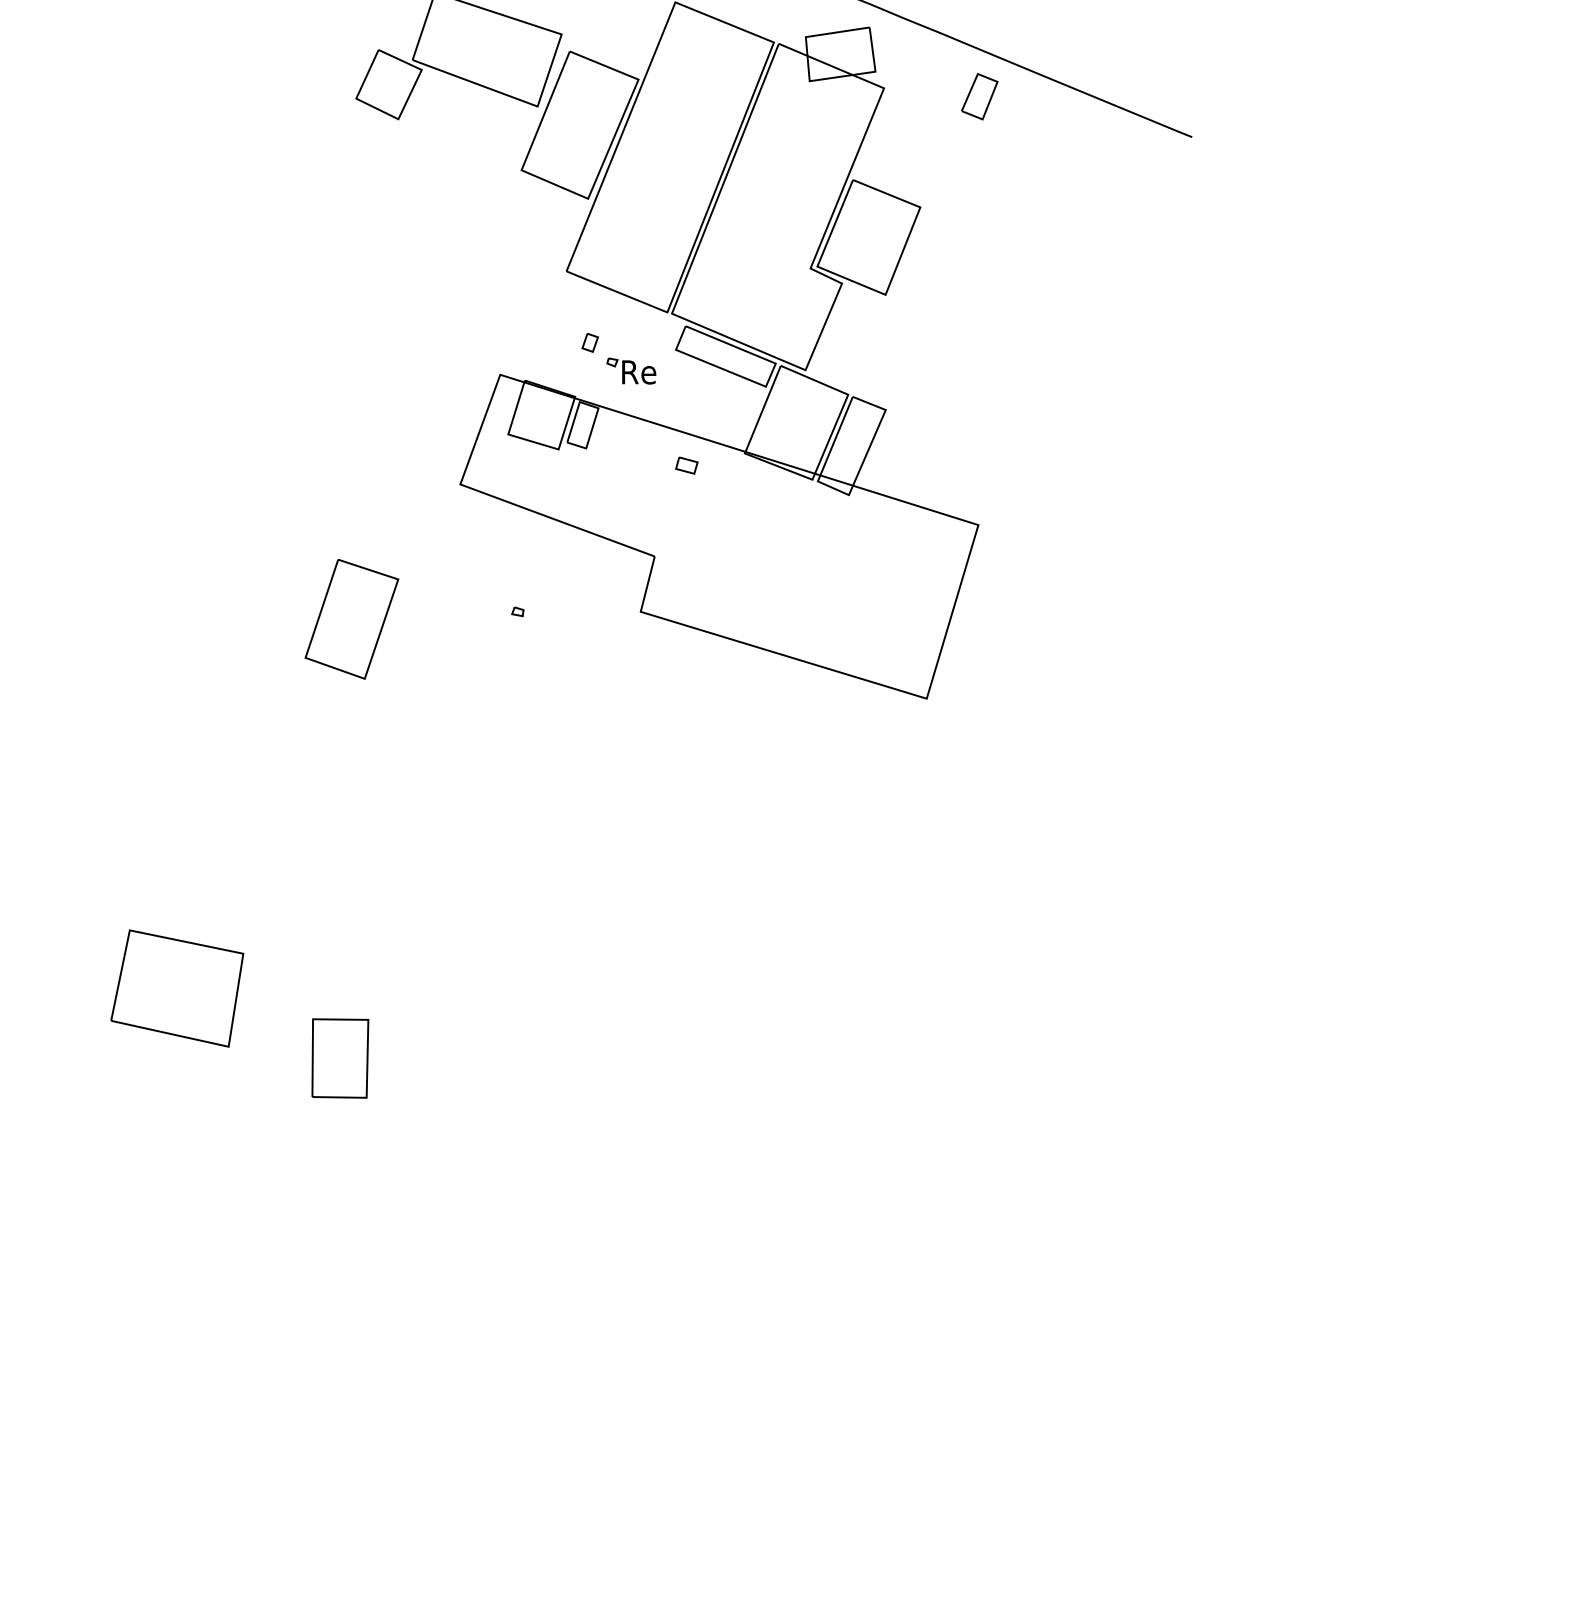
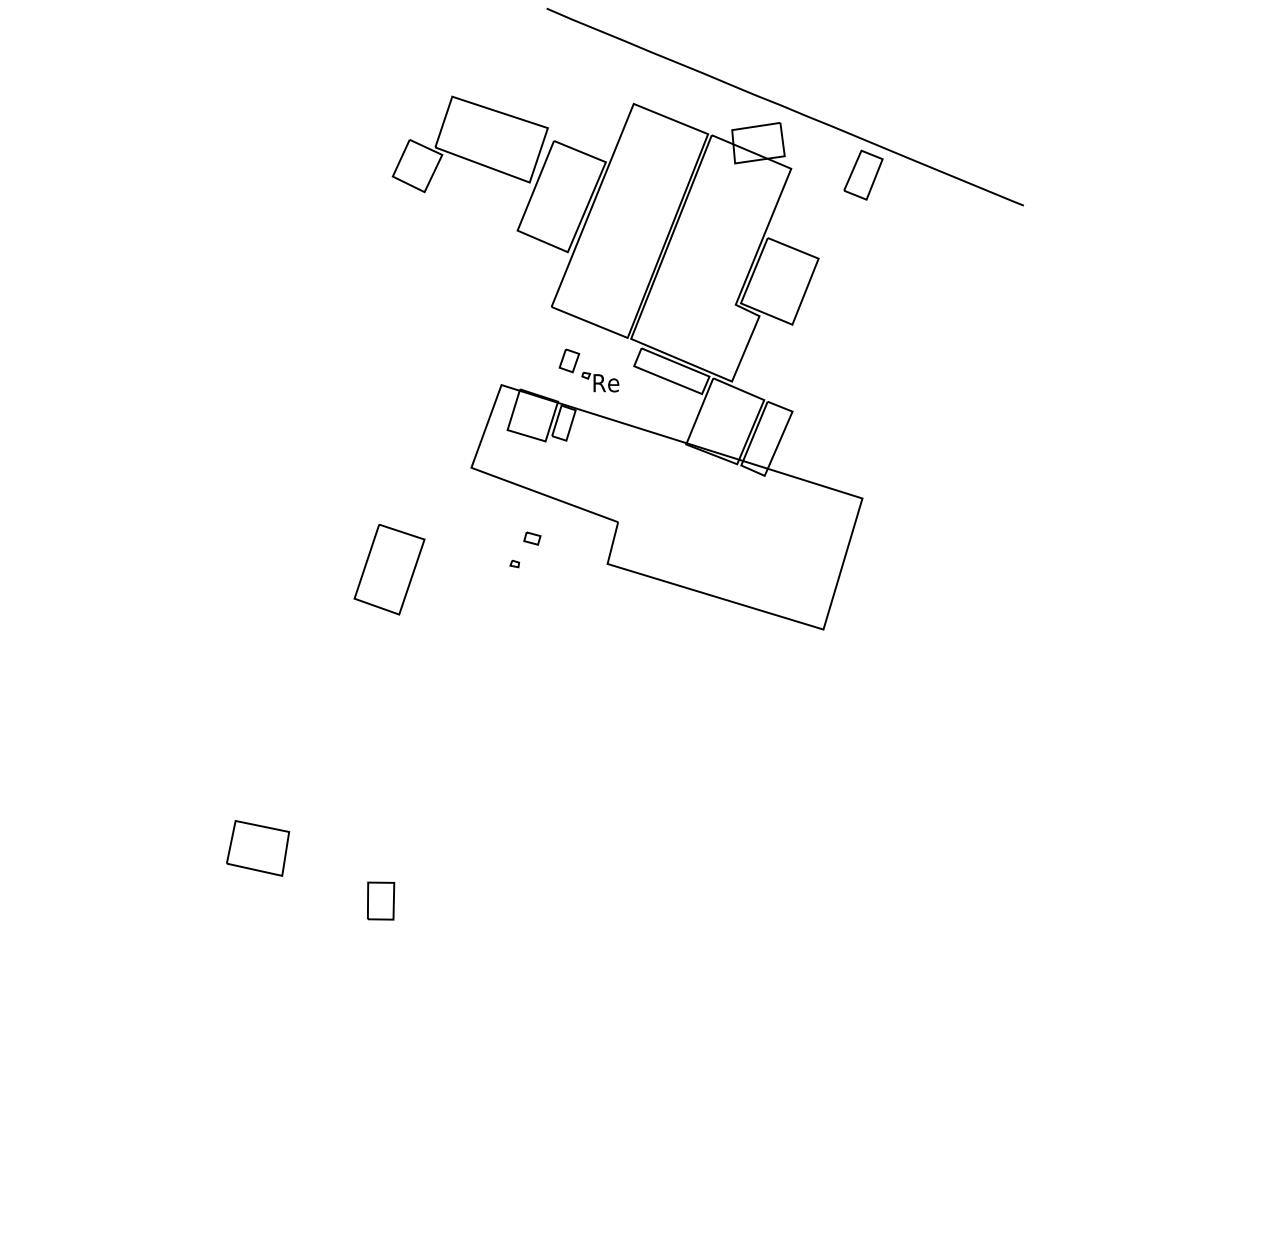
part: (979, 95) -> (863, 174), size x1.43
part: (590, 342) -> (569, 360), size x1.67
part: (687, 465) -> (532, 538), moved
part: (178, 988) -> (258, 848), size x0.62
part: (341, 1057) -> (381, 900), size x0.62

